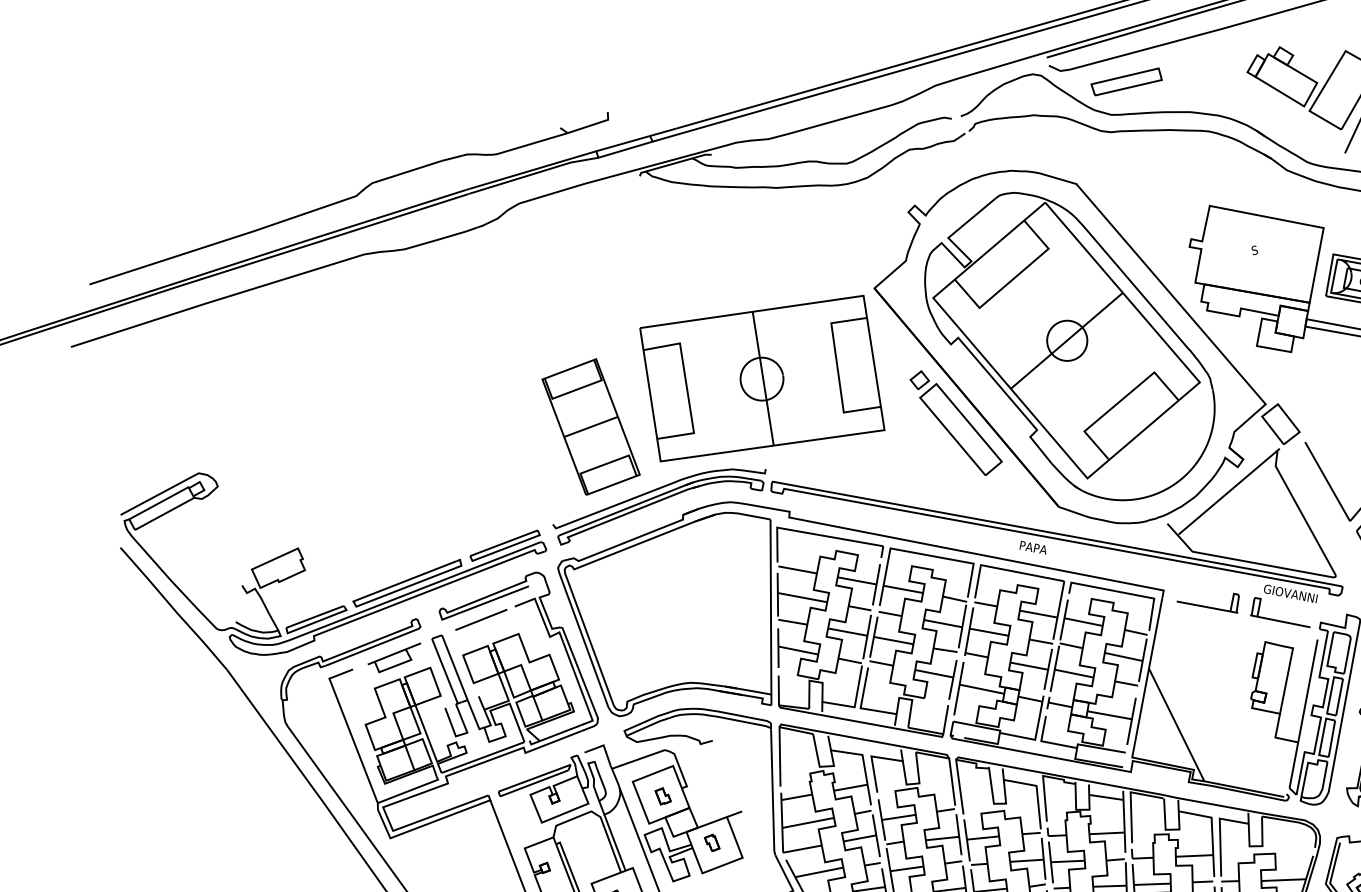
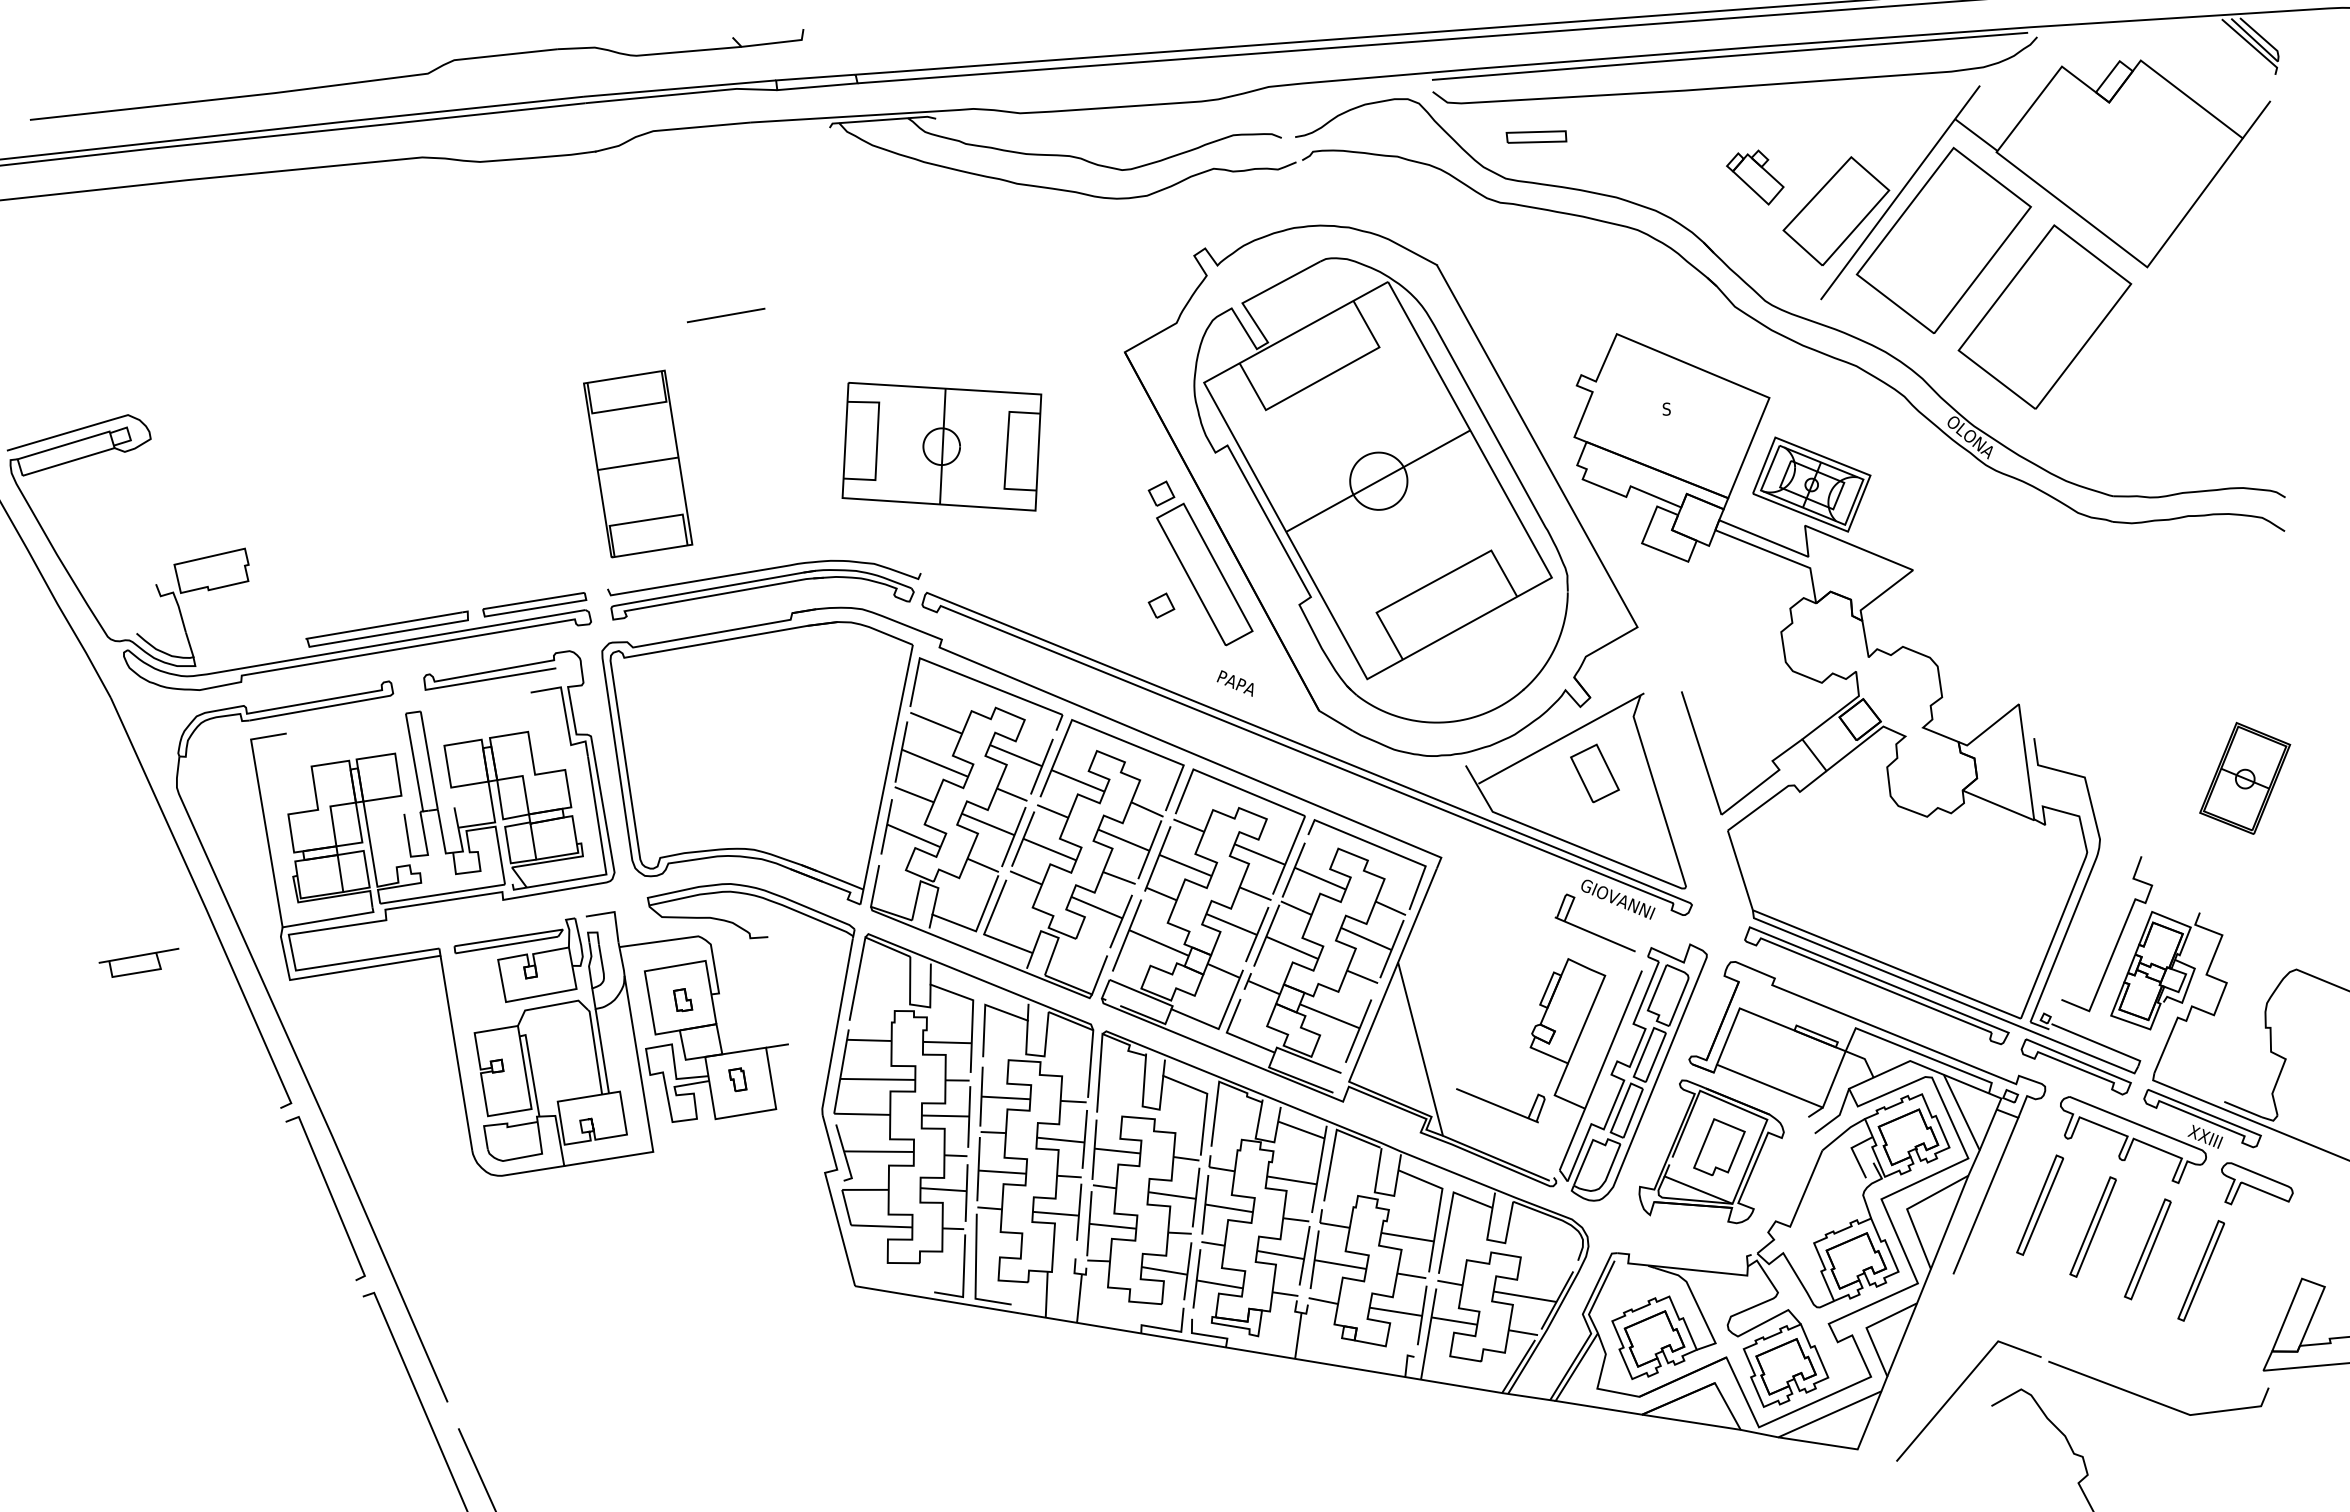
part: (1282, 78) -> (1755, 177), size x0.6
part: (1126, 81) -> (1536, 136), size x0.6
part: (761, 379) -> (941, 446), size x0.6
part: (1280, 424) -> (1594, 773), moved
part: (591, 426) -> (638, 463), moved
part: (935, 457) -> (1161, 605), added
text: (1031, 548) -> (1234, 683), moved
part: (1209, 606) -> (1500, 1105), moved
part: (316, 619) -> (249, 653), removed
line: (481, 619) -> (726, 315), moved
part: (395, 658) -> (138, 962), moved

